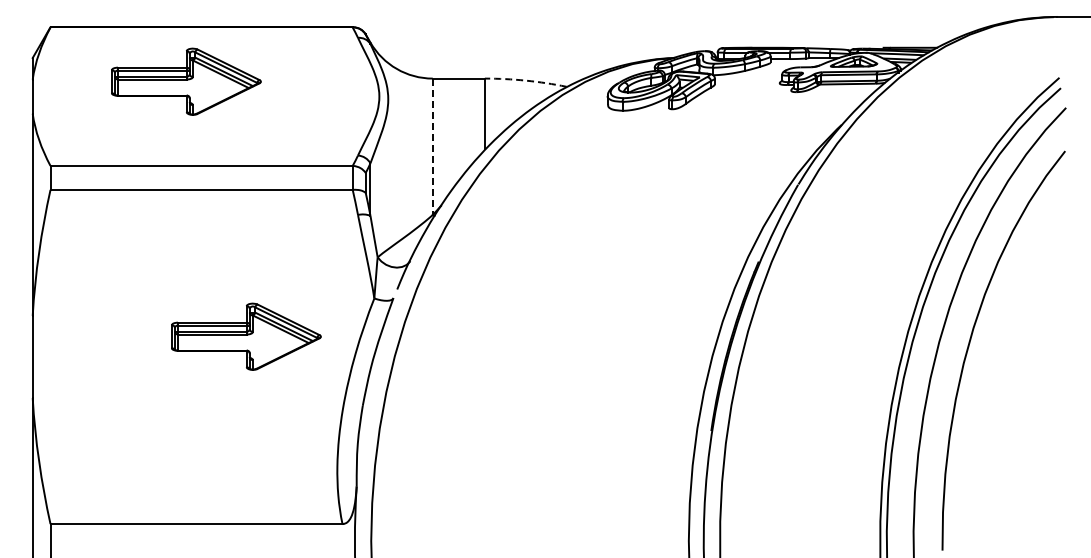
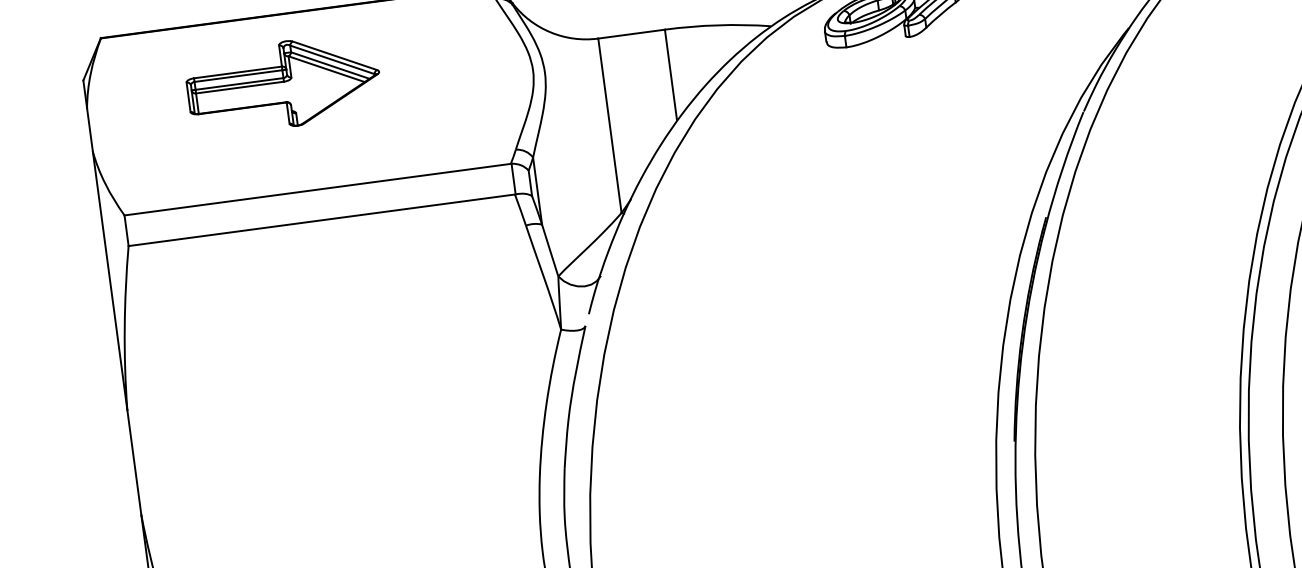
arc: (525, 80) -> (717, 25), dashed -> solid
line: (432, 147) -> (609, 126), dashed -> solid
part: (246, 336) -> (404, 400), removed

